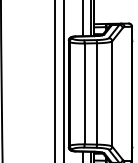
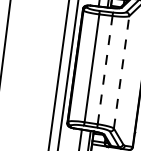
line: (96, 93) -> (104, 69), solid -> dashed
line: (112, 93) -> (121, 71), solid -> dashed

